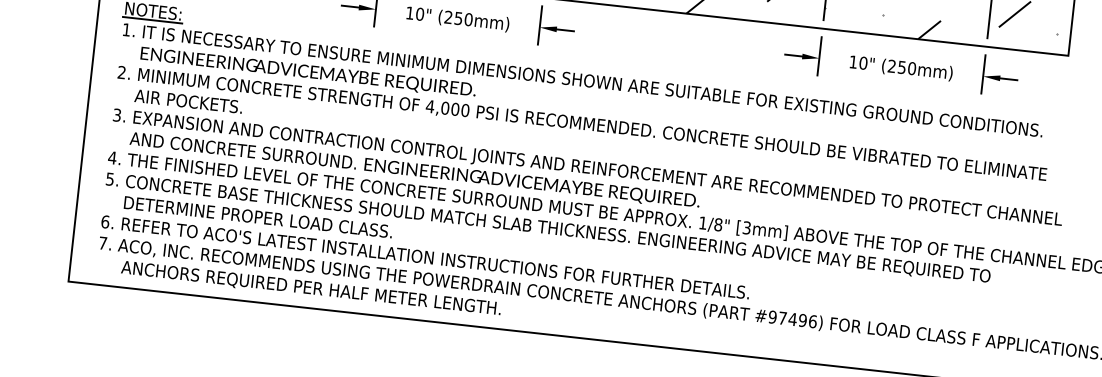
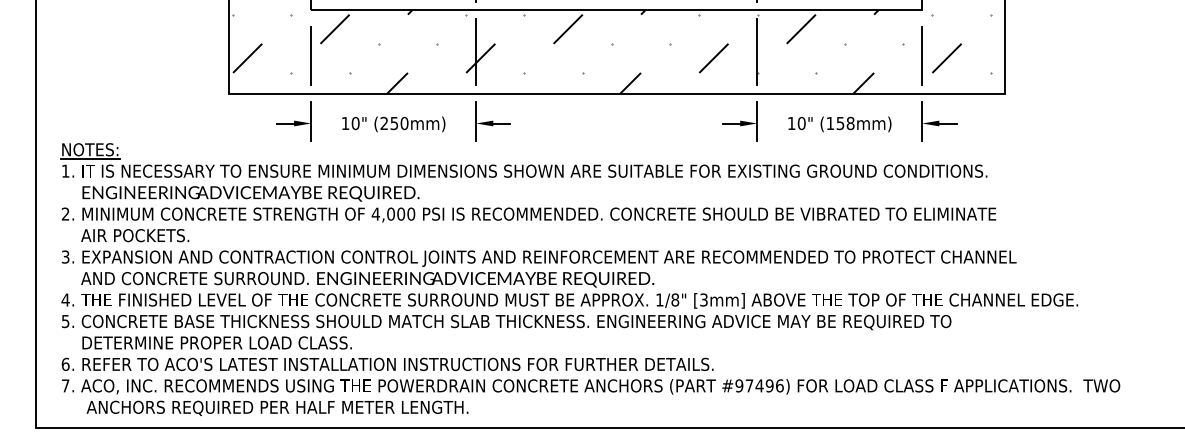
text: (902, 66) -> (840, 122), (250mm) -> (158mm)

